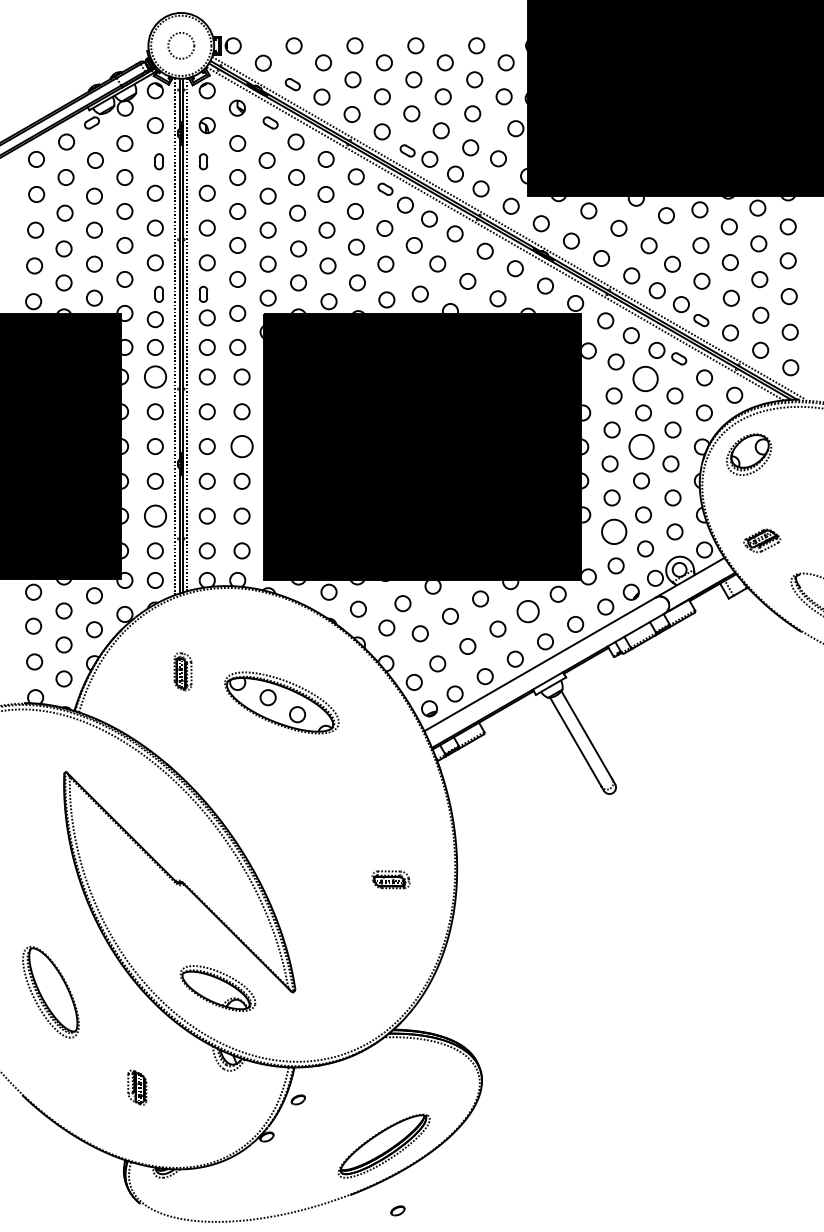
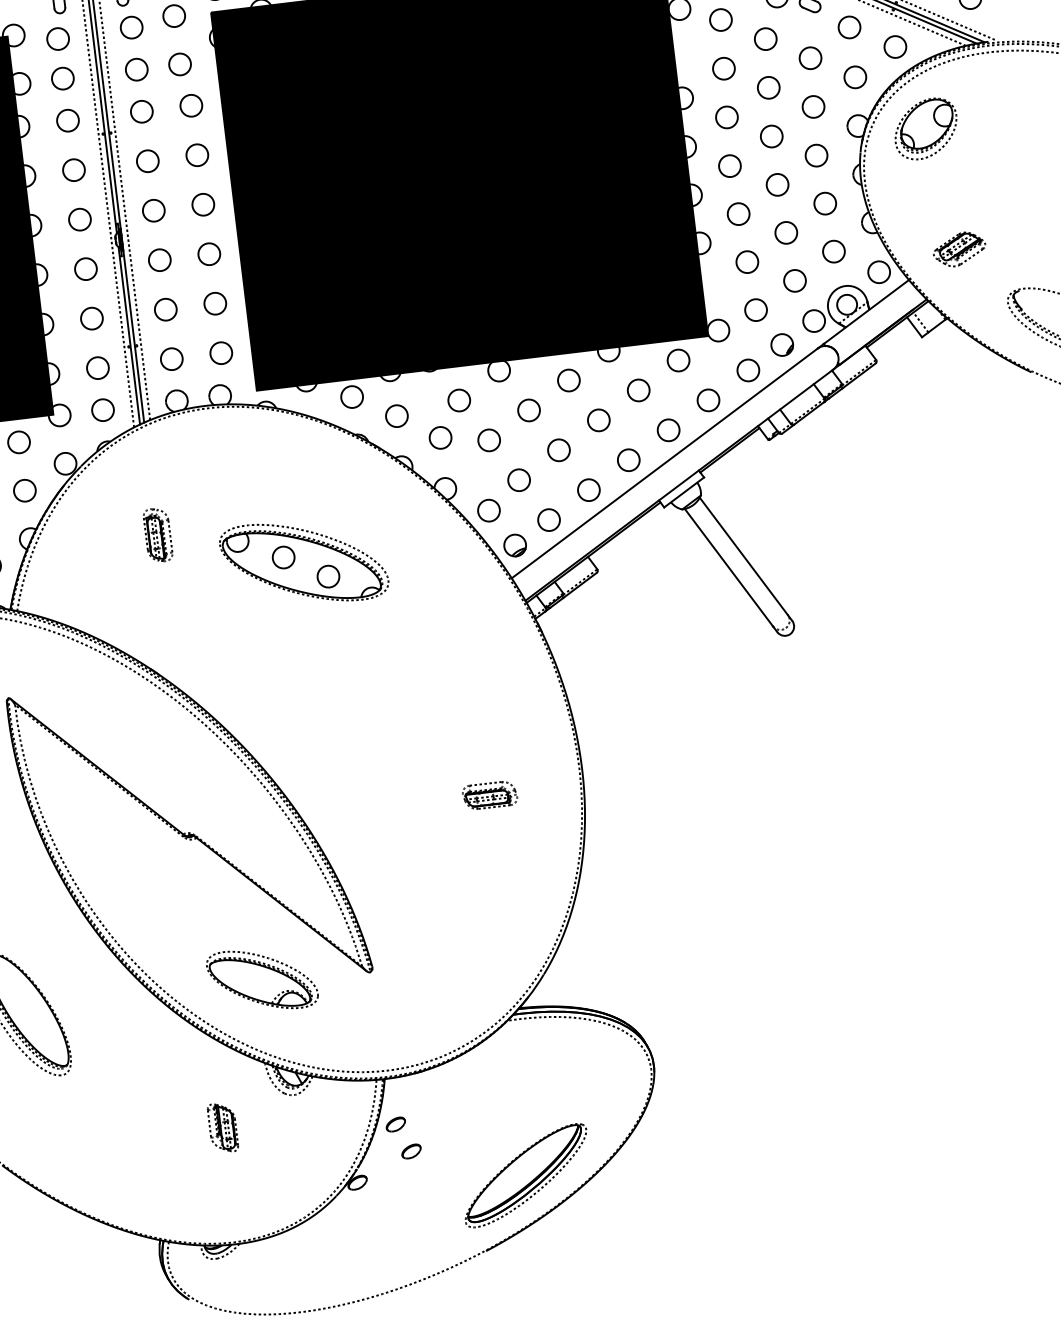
circle: (154, 376) -> (66, 120), size x0.71
circle: (645, 378) -> (765, 38), size x0.62
circle: (241, 446) -> (202, 204), size x0.71
circle: (641, 446) -> (771, 135), size x0.62
circle: (154, 515) -> (90, 317), size x0.71
circle: (613, 531) -> (746, 261), size x0.62
circle: (527, 611) -> (637, 390), size x0.71
part: (137, 1087) -> (223, 1127), moved
part: (397, 1210) -> (410, 1151), moved

